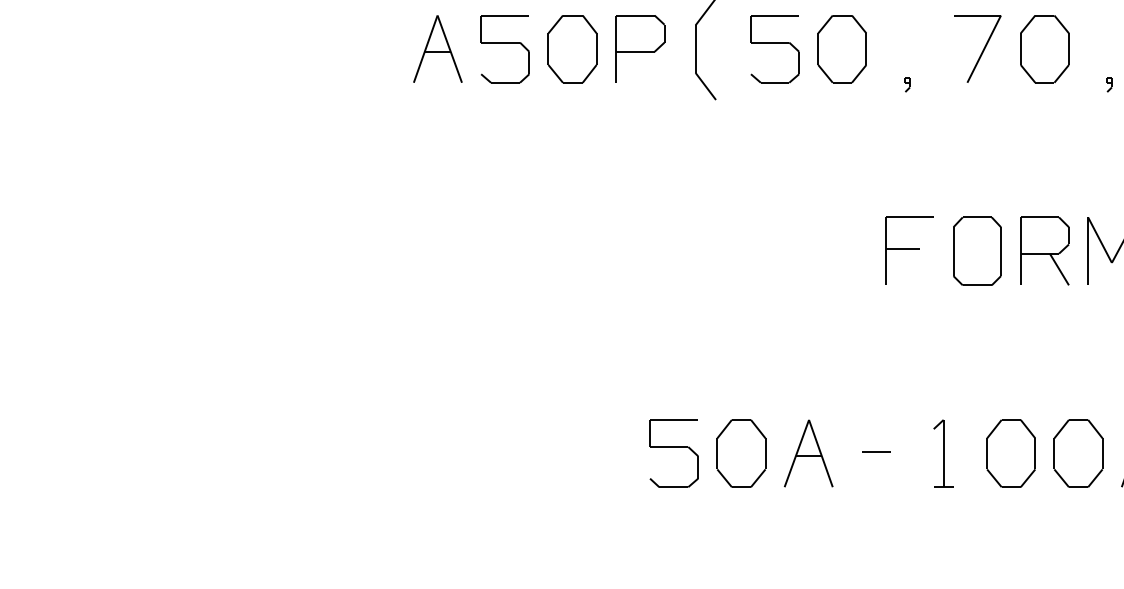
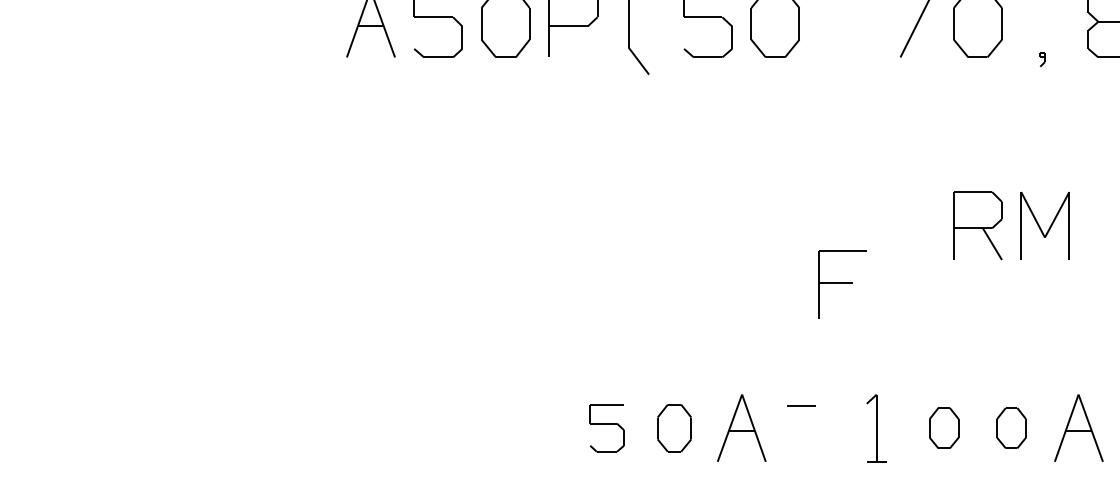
part: (907, 84) -> (840, 59), removed
part: (909, 250) -> (842, 284), moved
part: (977, 250) -> (910, 225), removed
line: (876, 451) -> (801, 406), moved
part: (673, 453) -> (606, 428), size x0.7
part: (741, 453) -> (674, 428), size x0.7
part: (1010, 453) -> (943, 428), size x0.6
part: (1078, 453) -> (1011, 428), size x0.6

